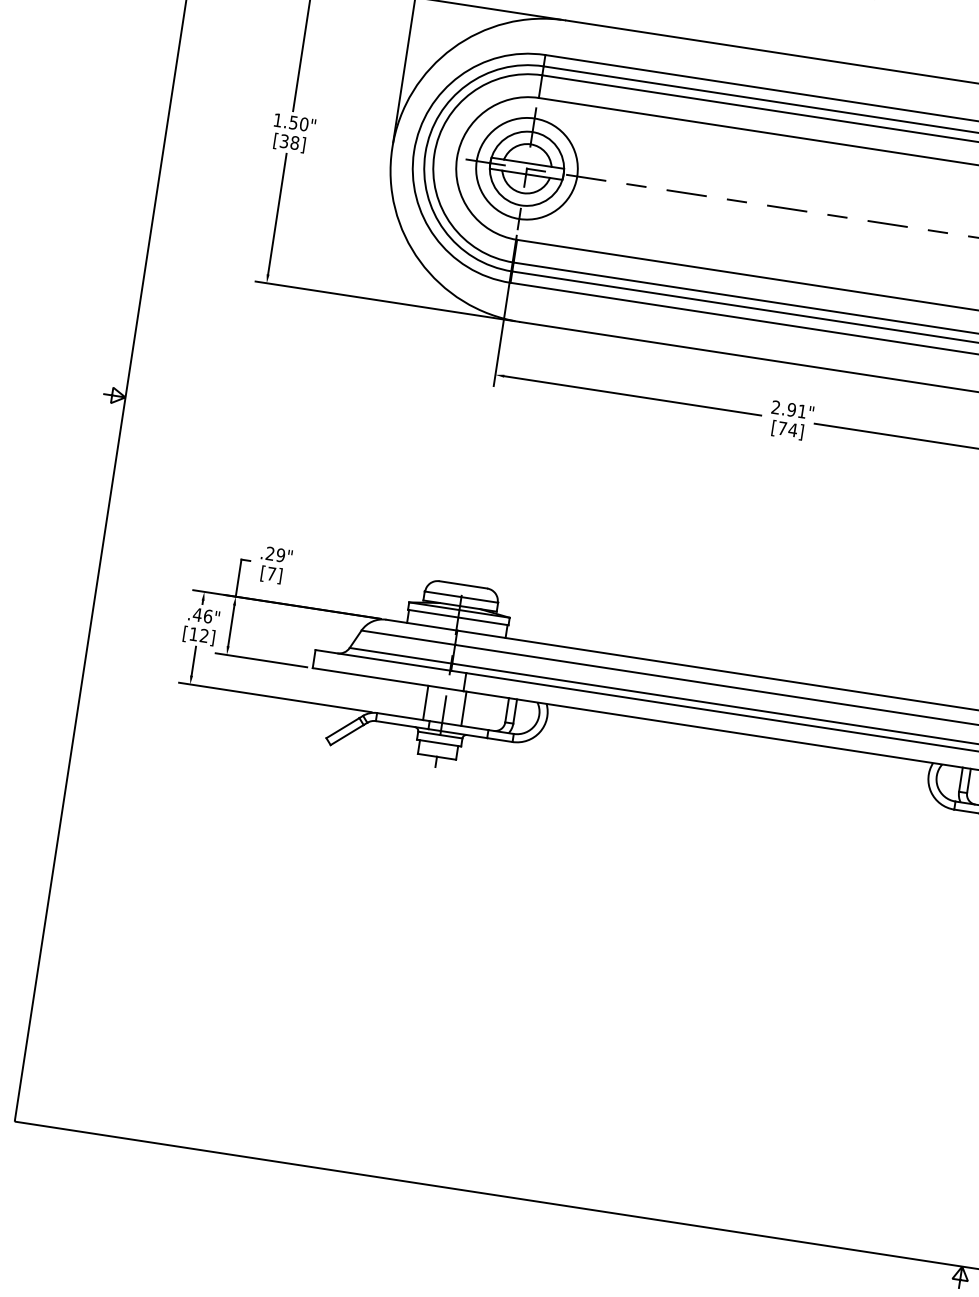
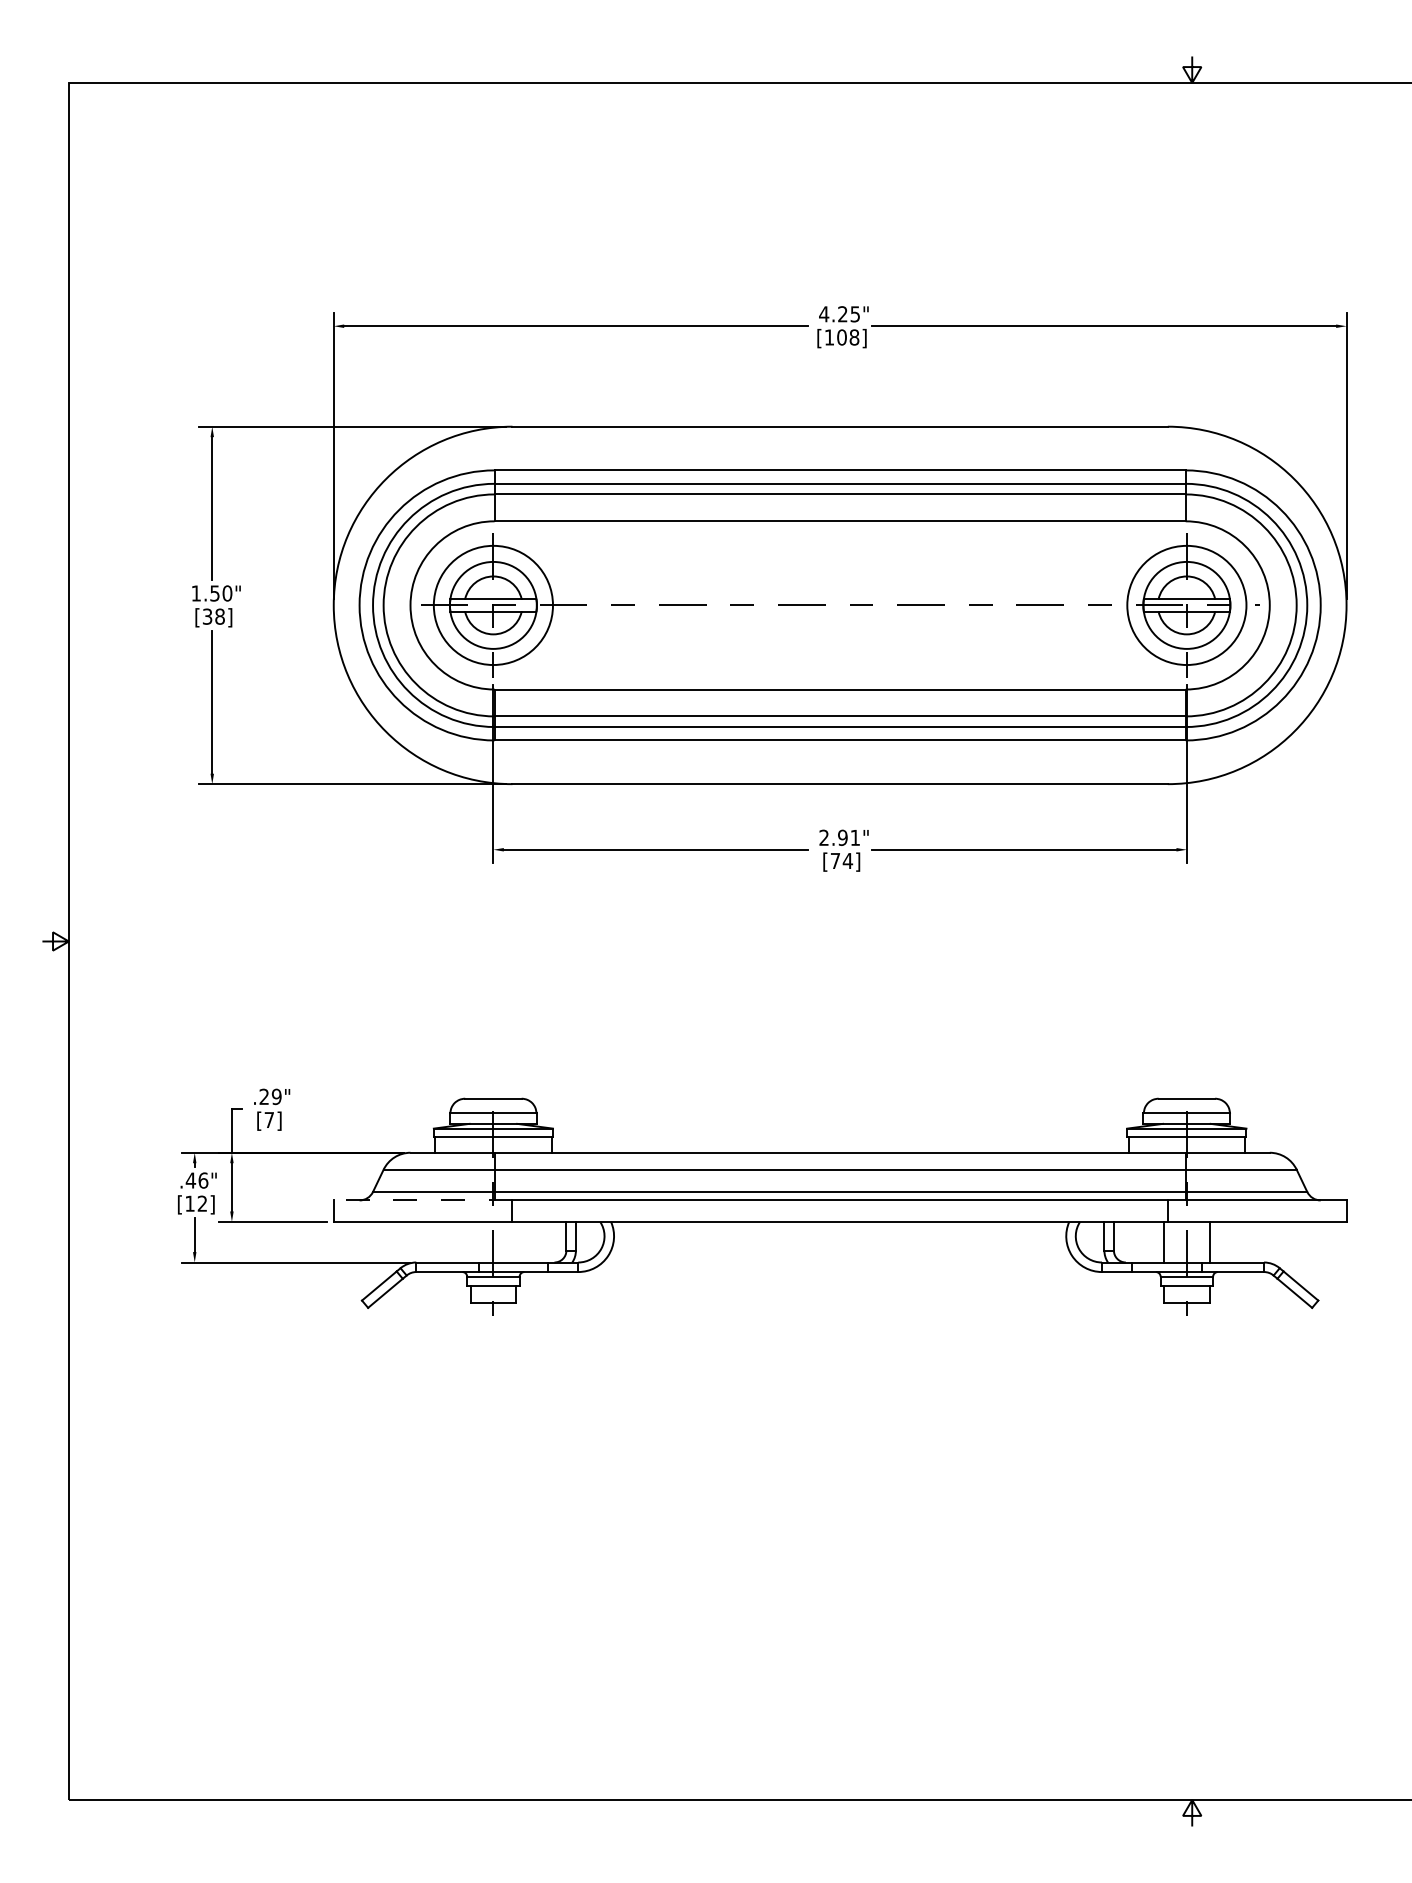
line: (390, 661) -> (422, 1200), solid -> dashed
line: (425, 702) -> (470, 1241), removed
line: (464, 708) -> (516, 1241), removed

